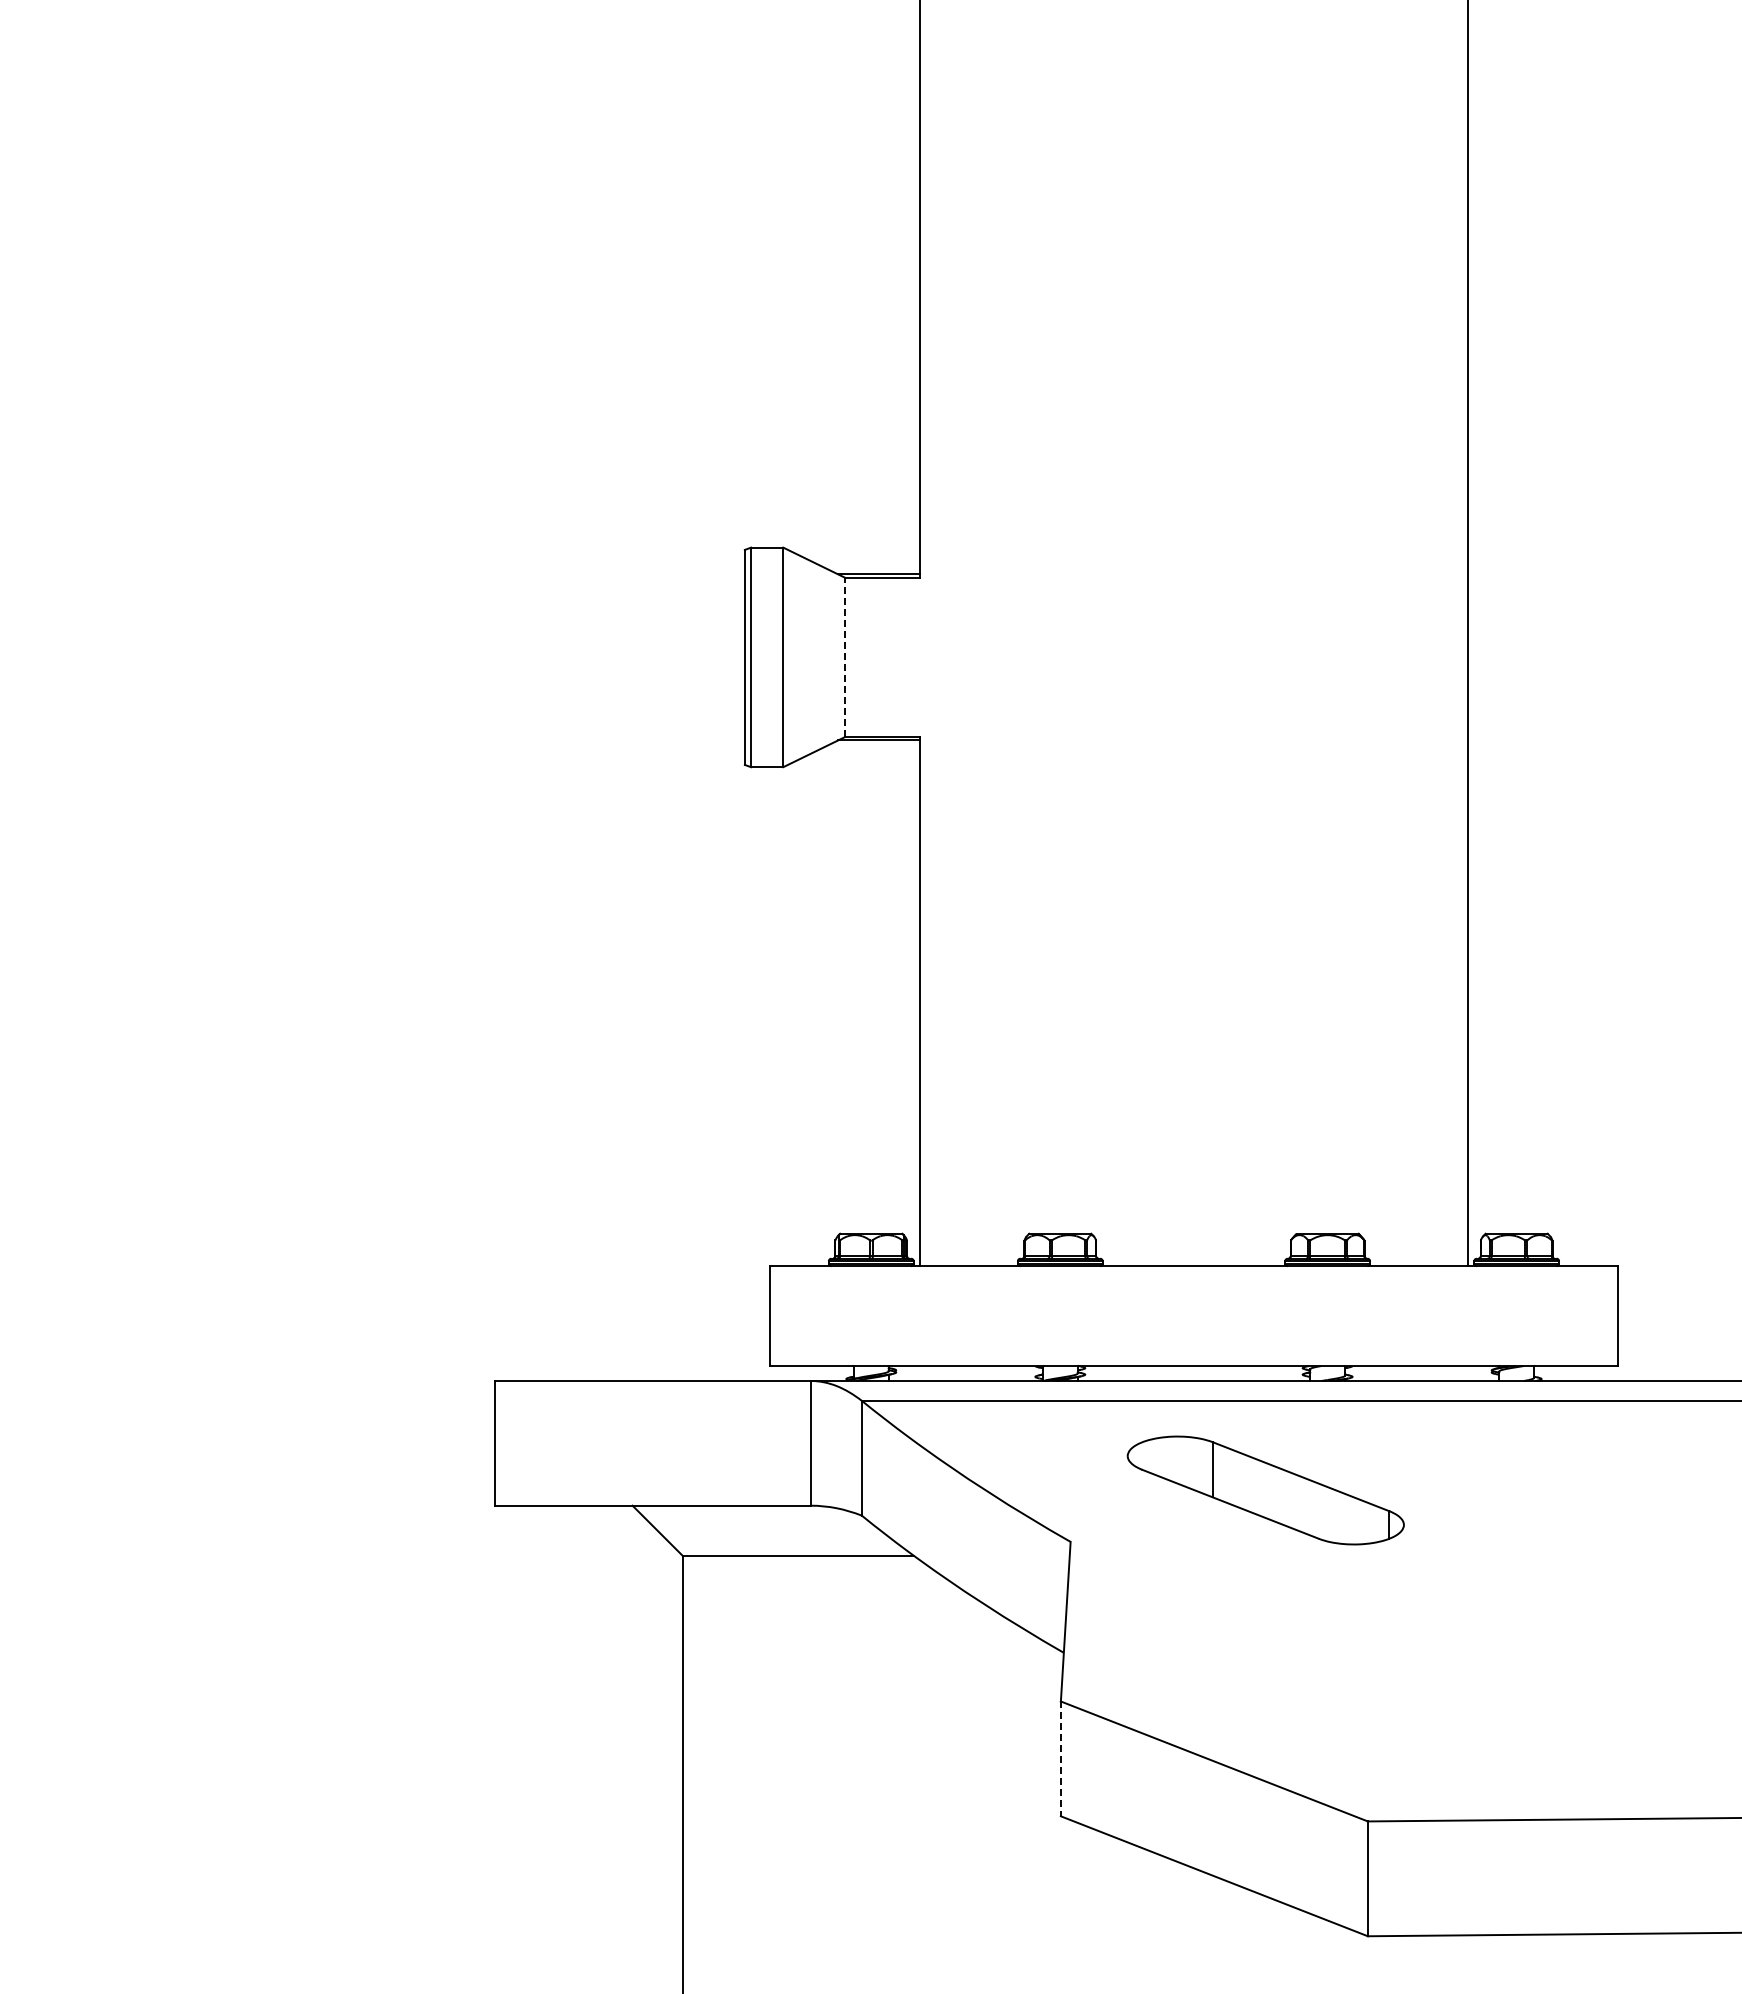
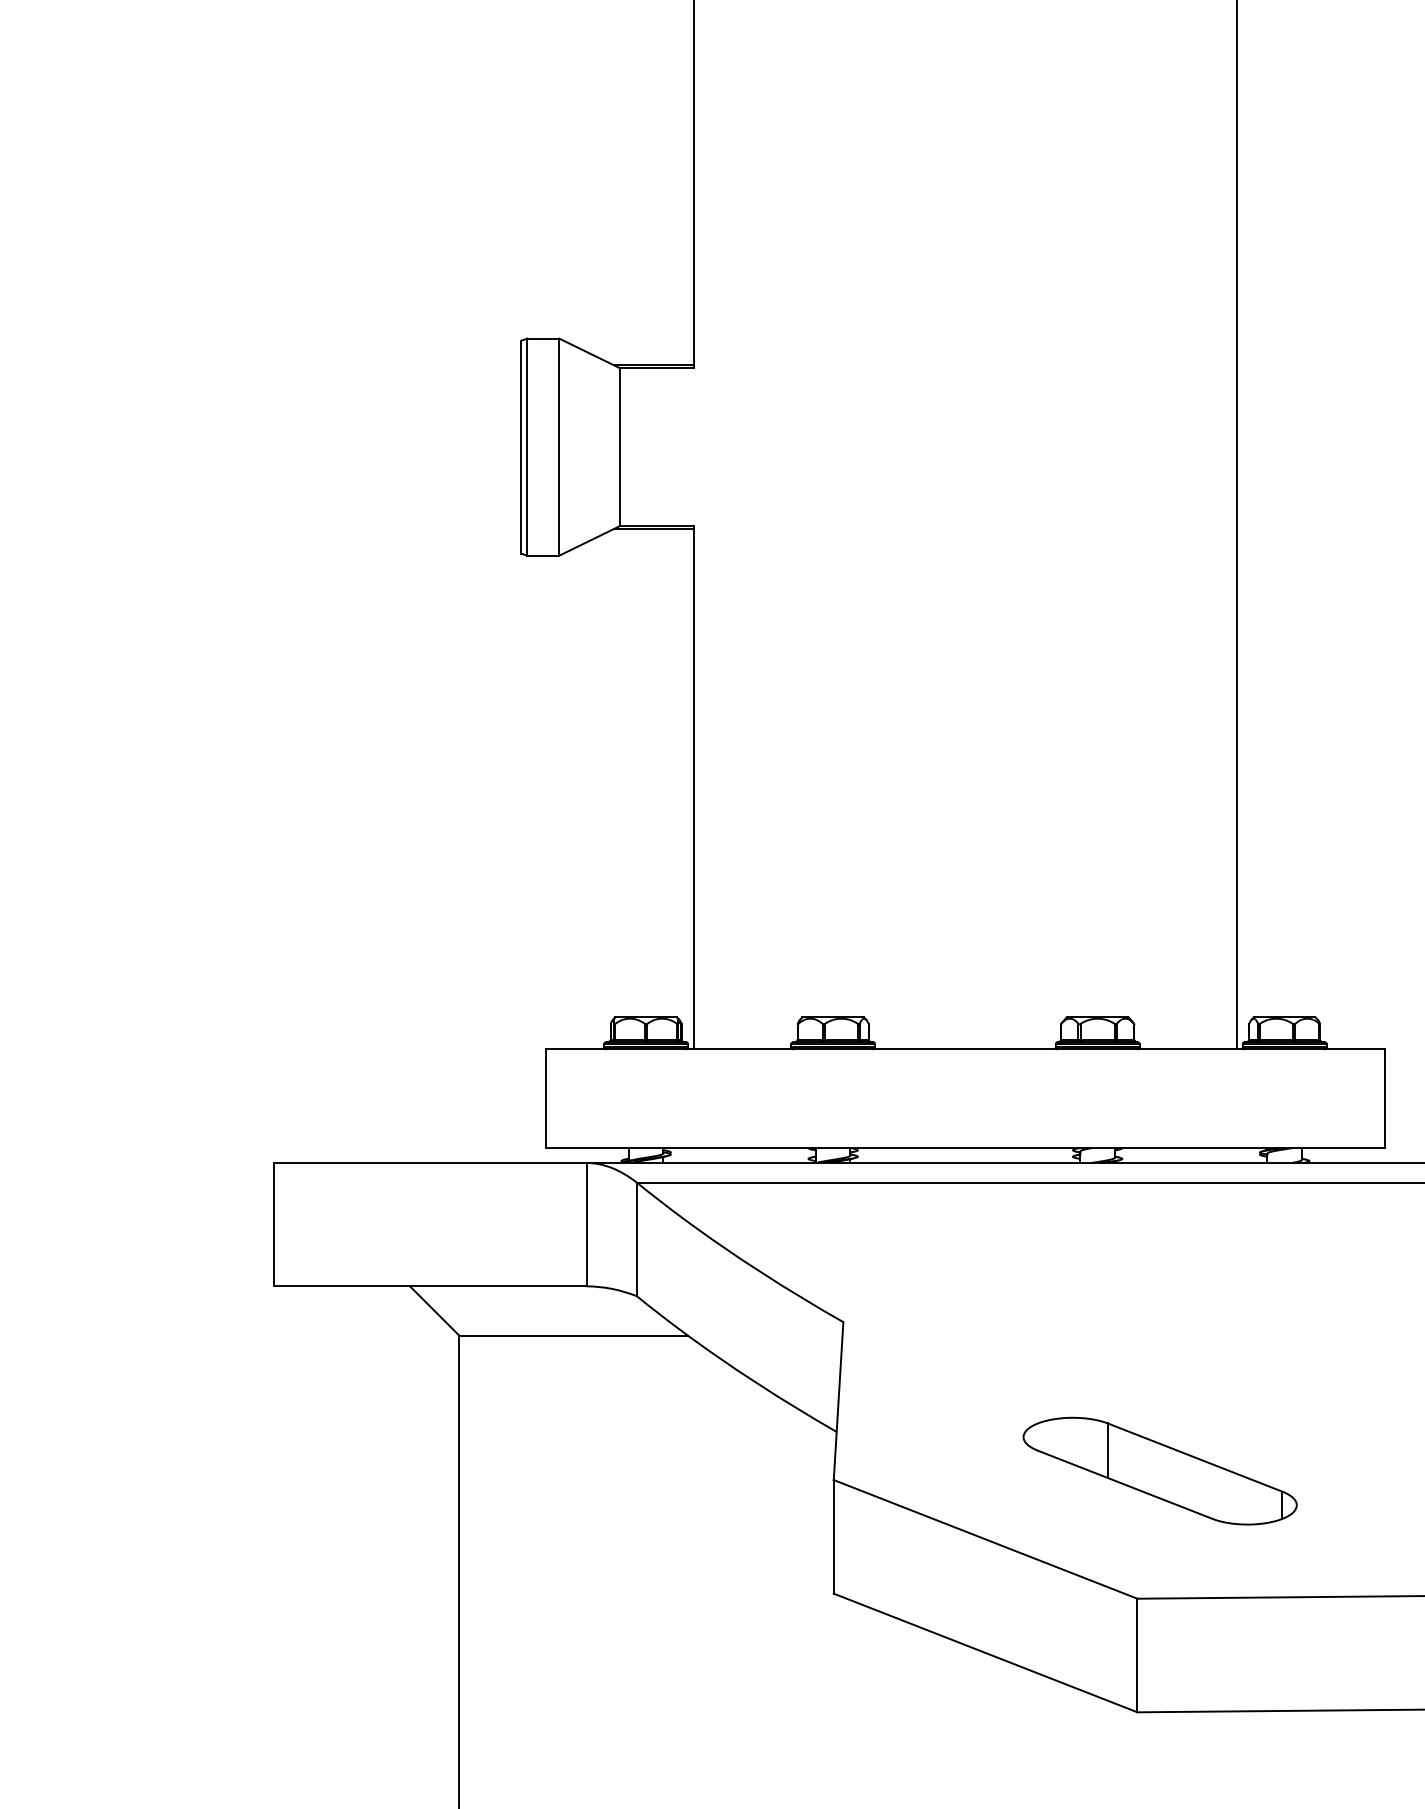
line: (844, 657) -> (619, 447), dashed -> solid
part: (1265, 1490) -> (1159, 1471), moved
line: (1060, 1759) -> (833, 1537), dashed -> solid

